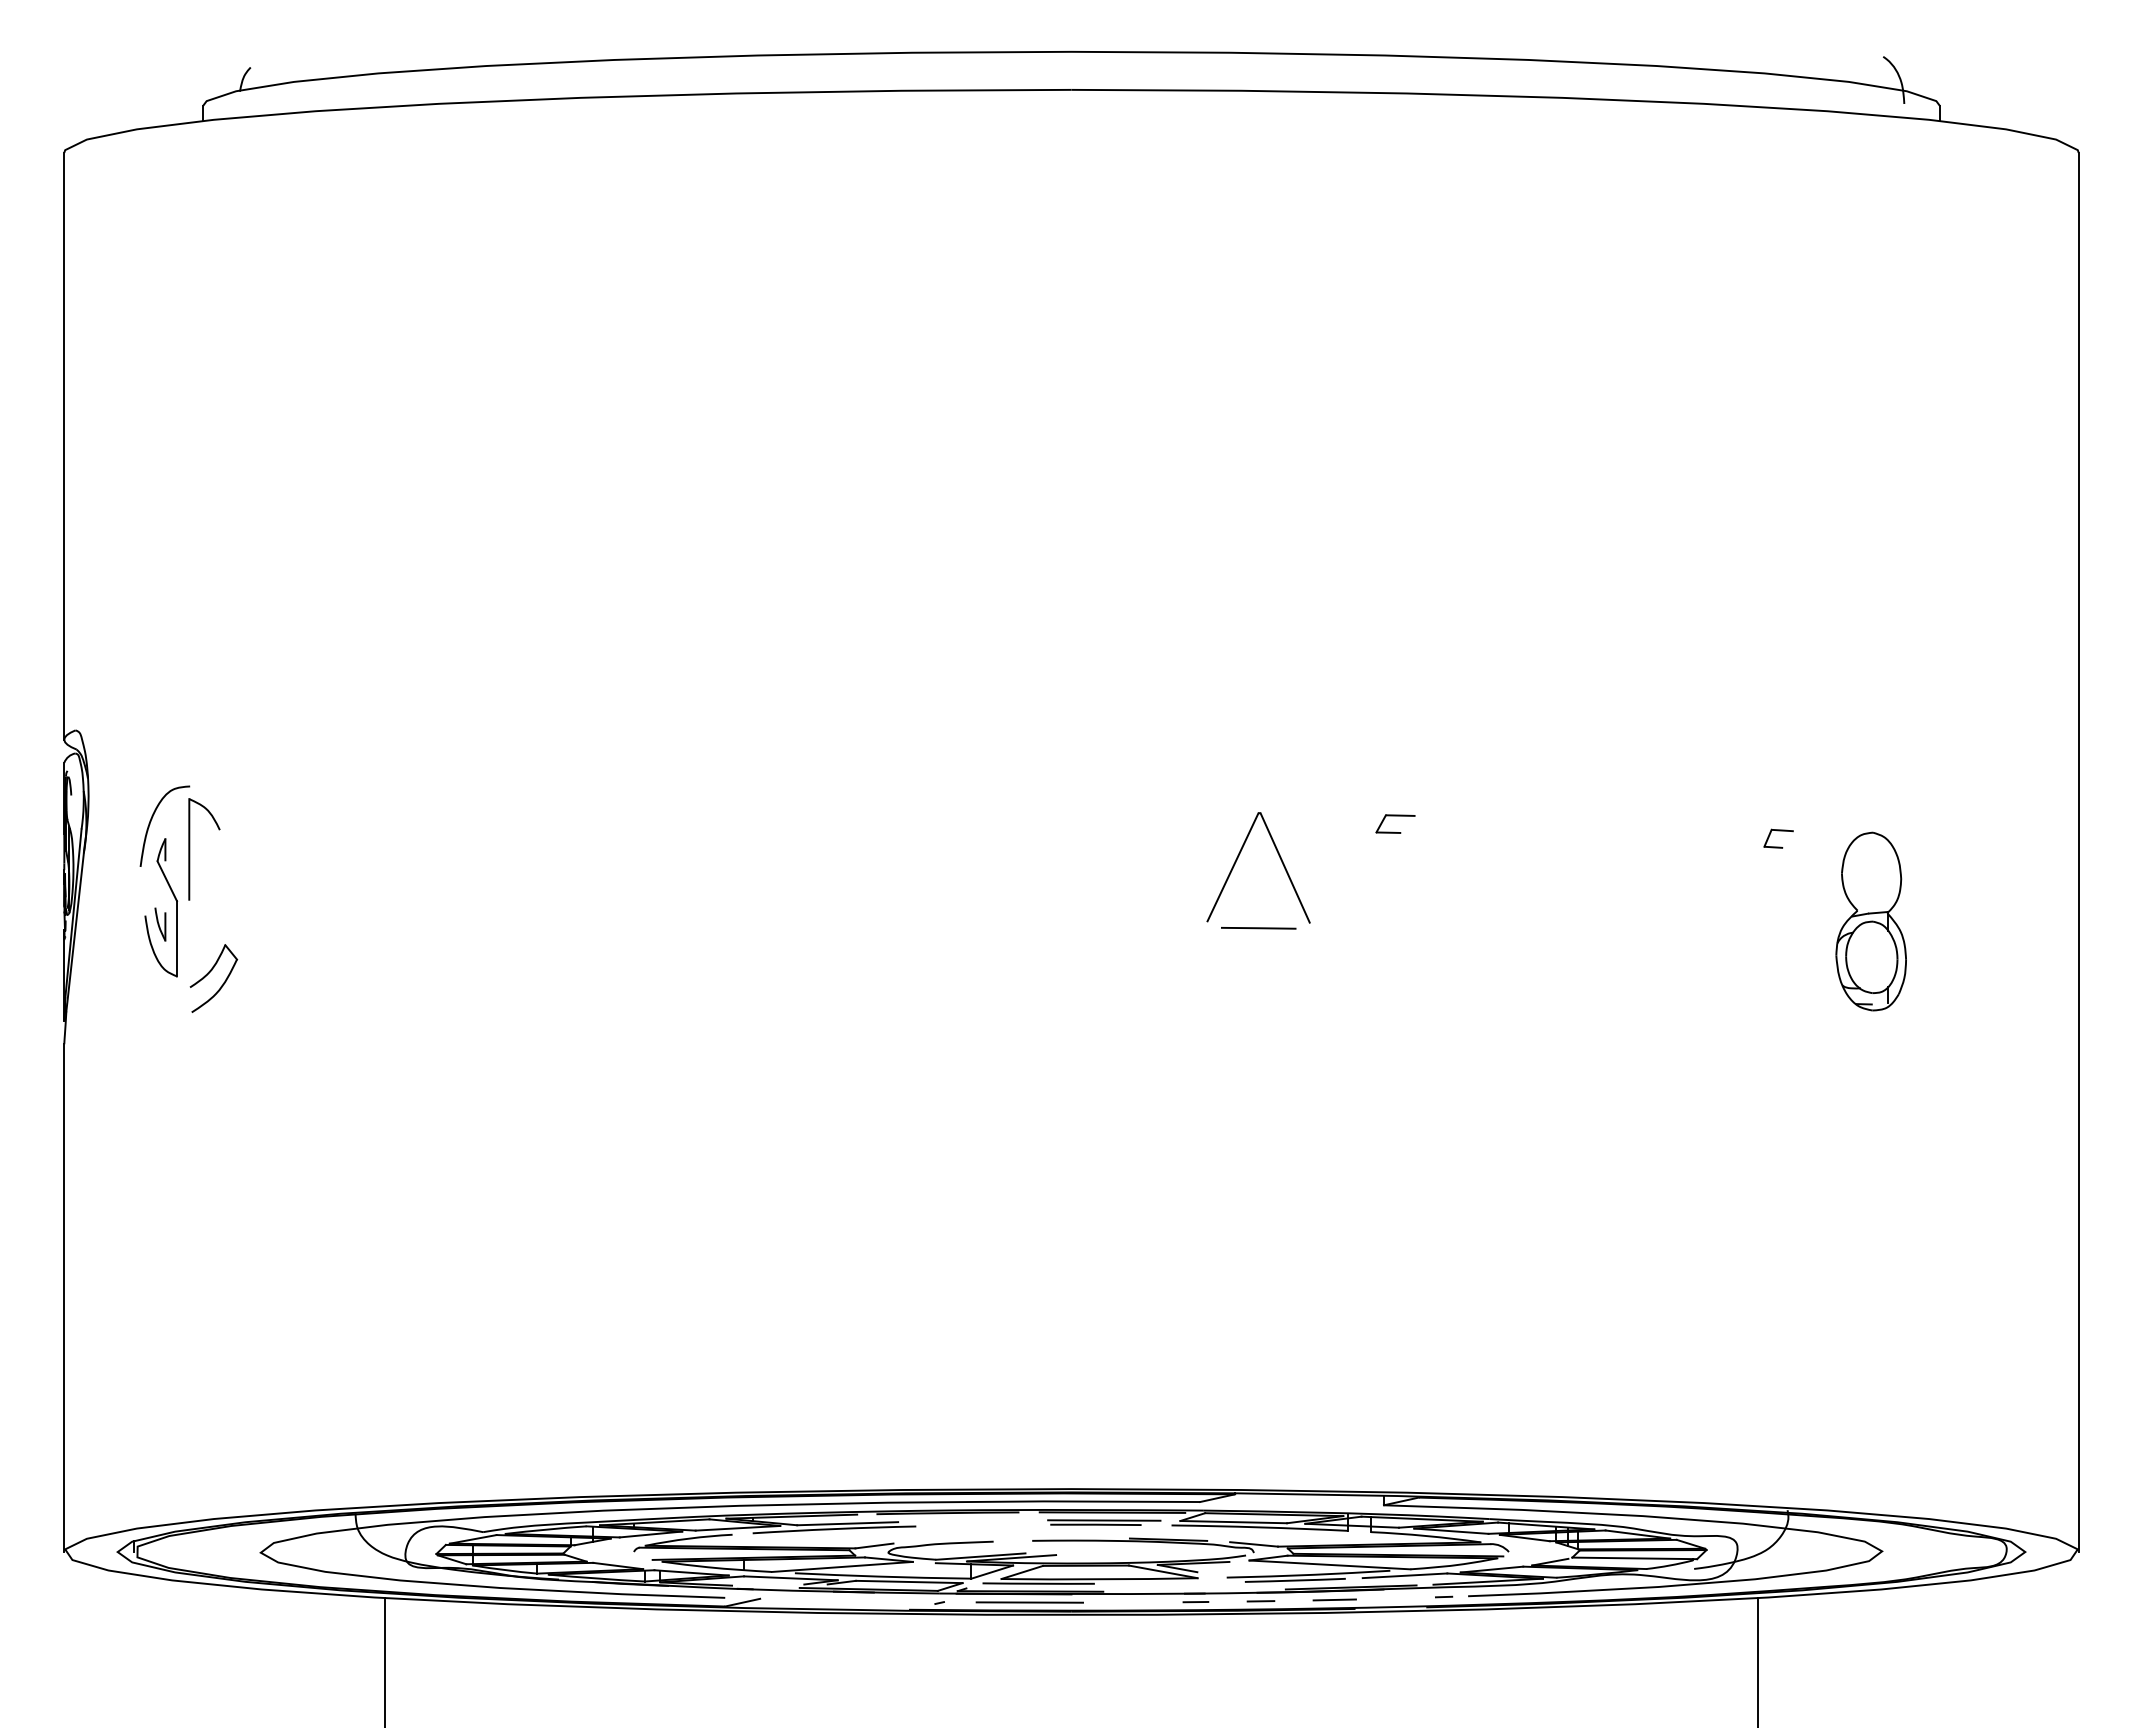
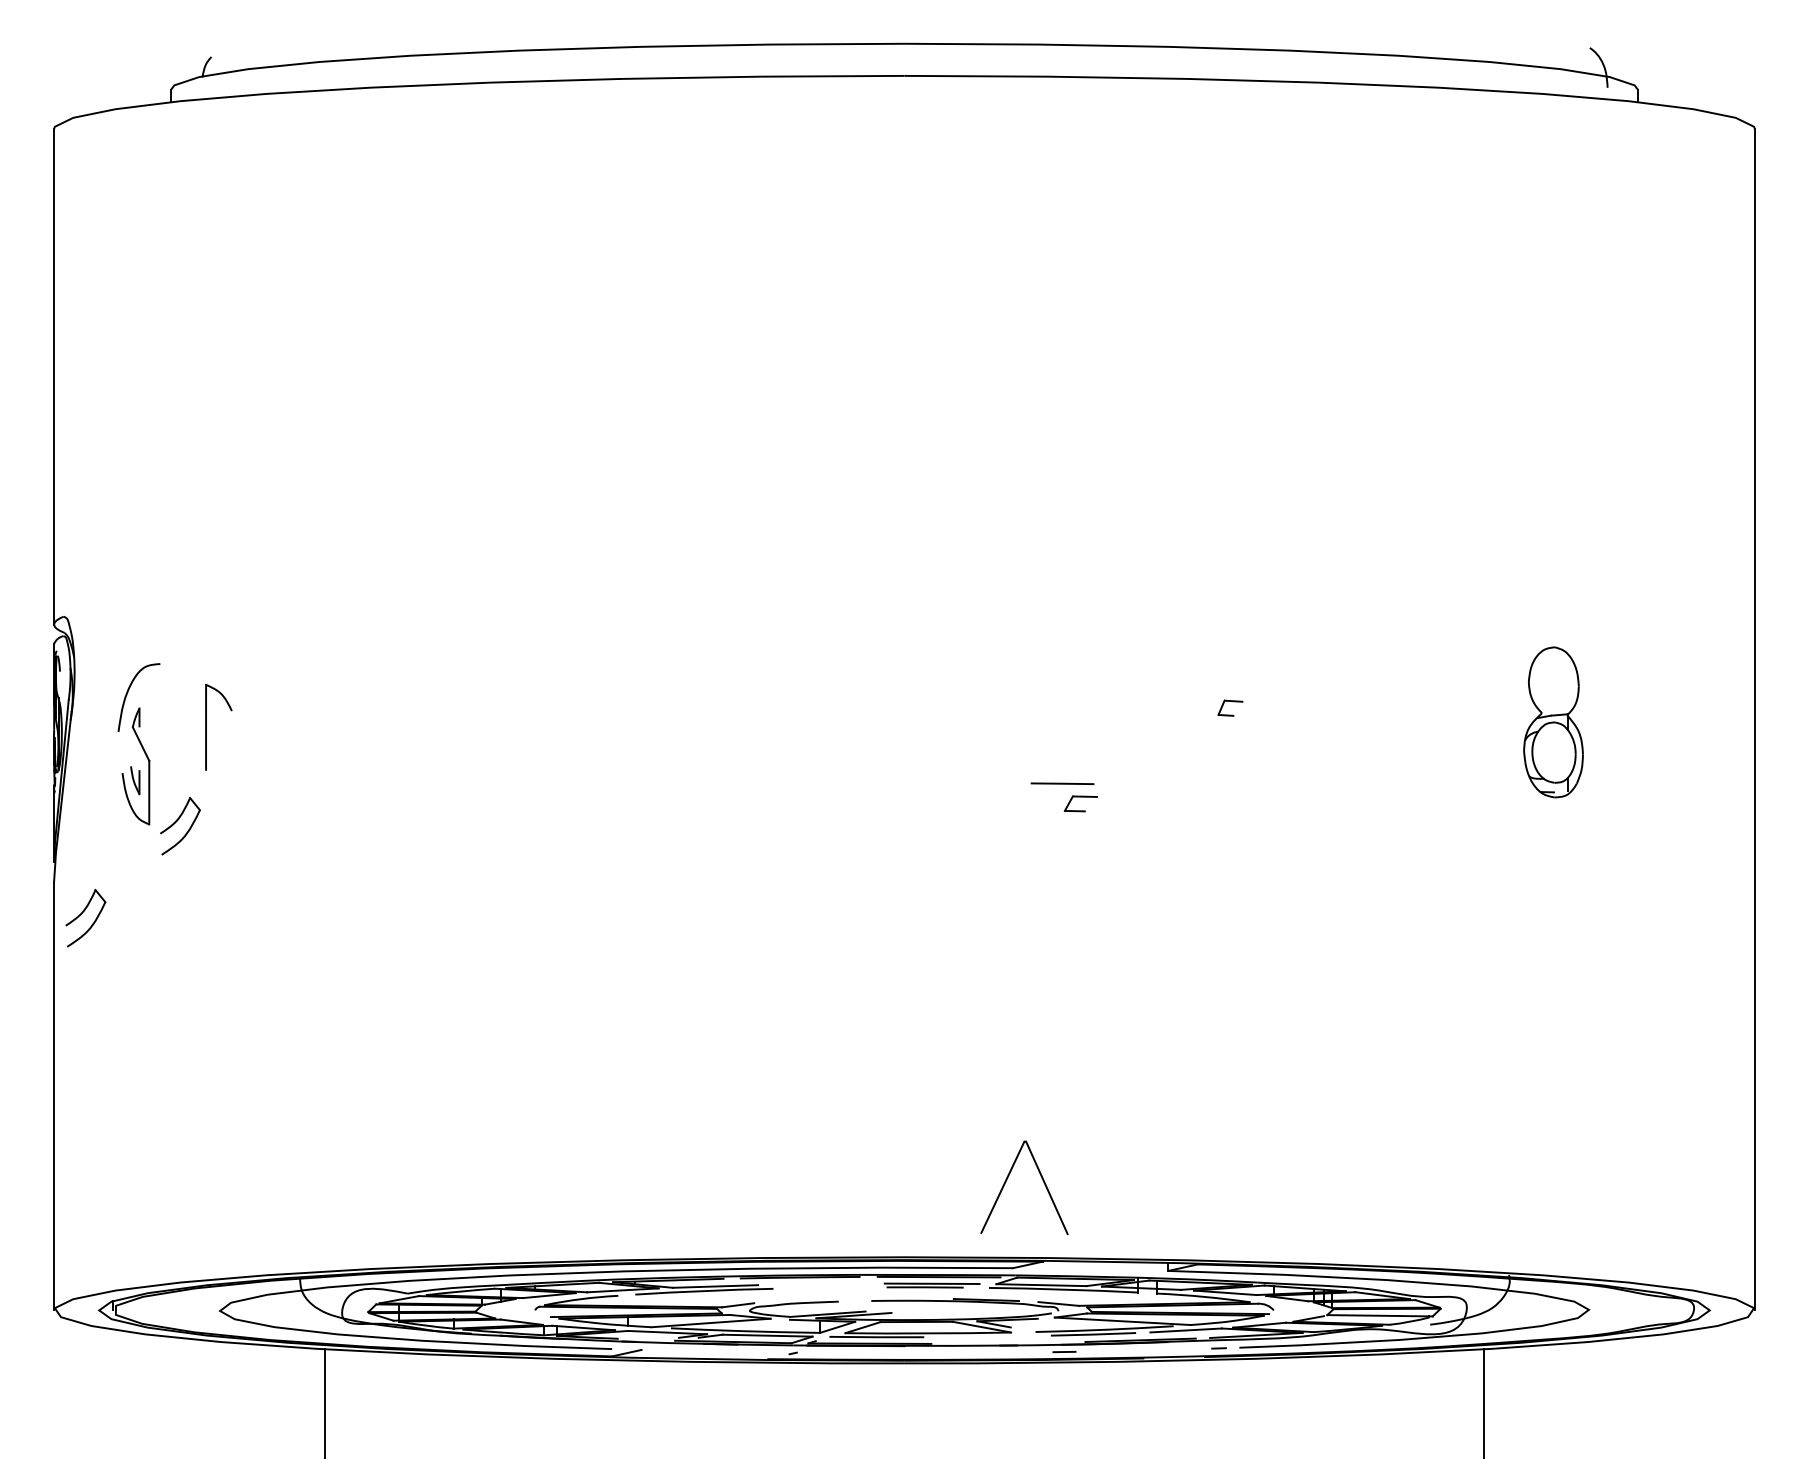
part: (1395, 816) -> (1080, 797), moved
part: (1778, 831) -> (1230, 702), moved
part: (190, 849) -> (207, 727), moved
part: (1238, 858) -> (1007, 1179), moved
part: (1870, 921) -> (1552, 722), moved
part: (97, 1082) -> (82, 913), added
line: (1334, 1599) -> (1126, 1350), removed
line: (1195, 1601) -> (1009, 1352), removed
line: (1029, 1602) -> (869, 1353), removed

